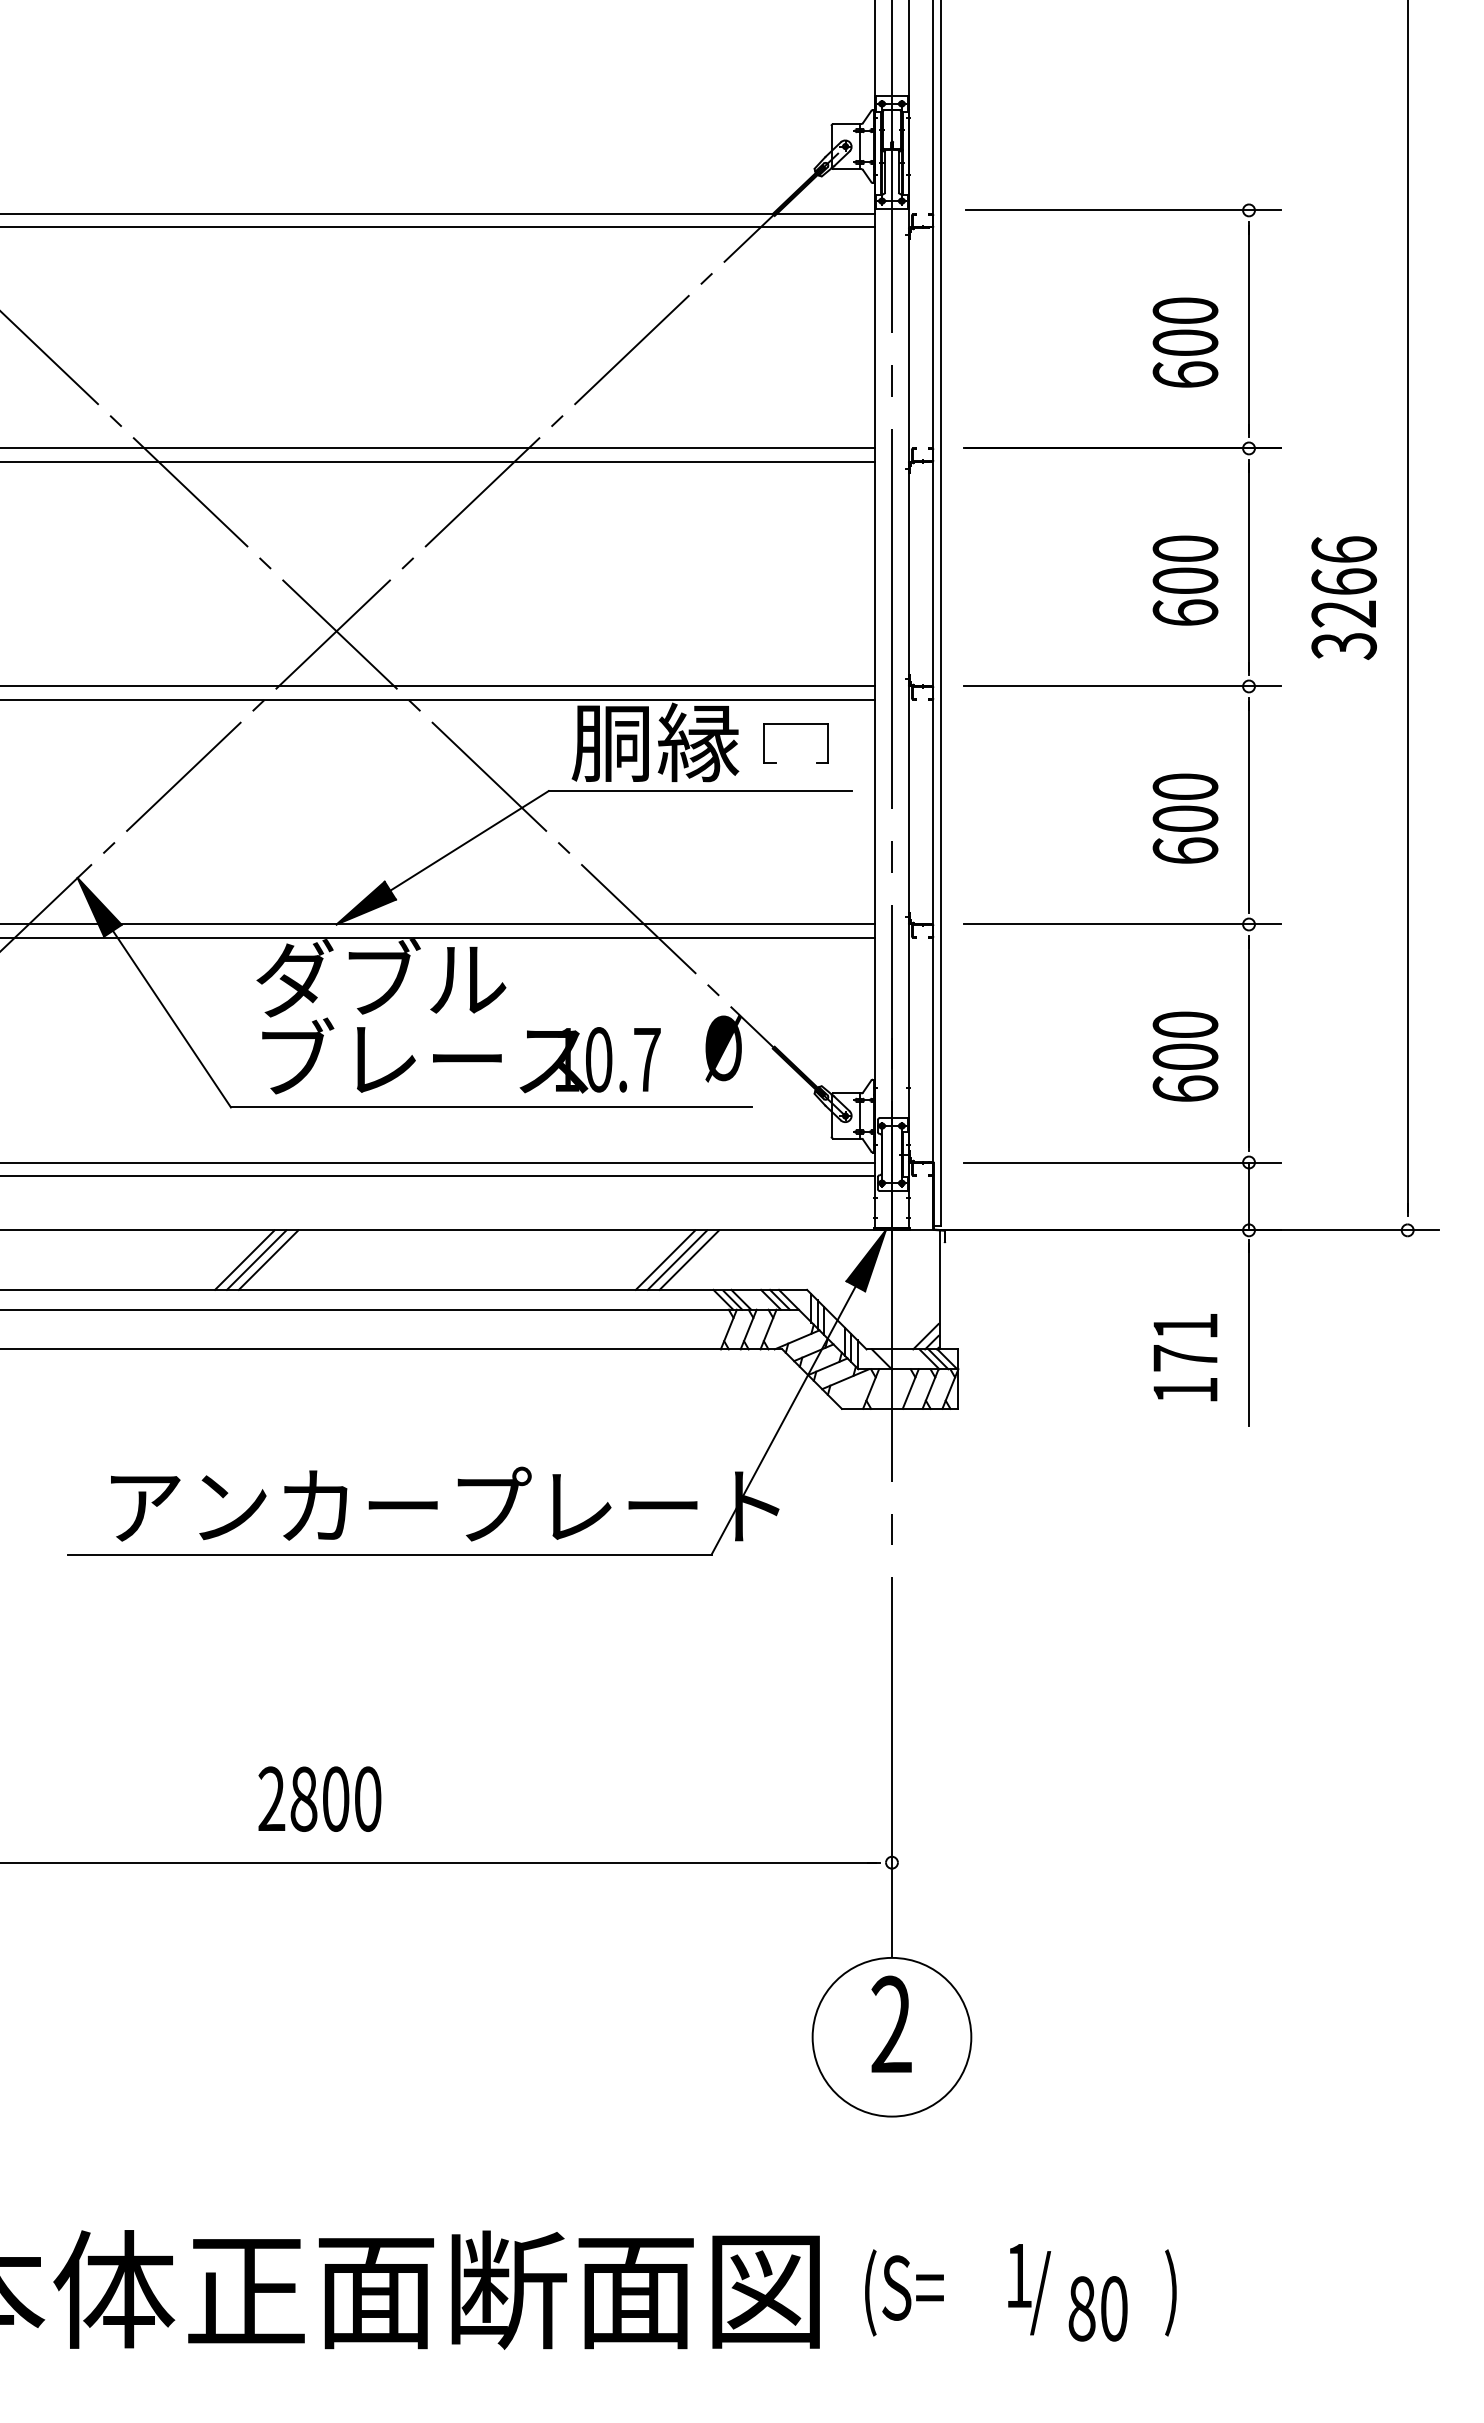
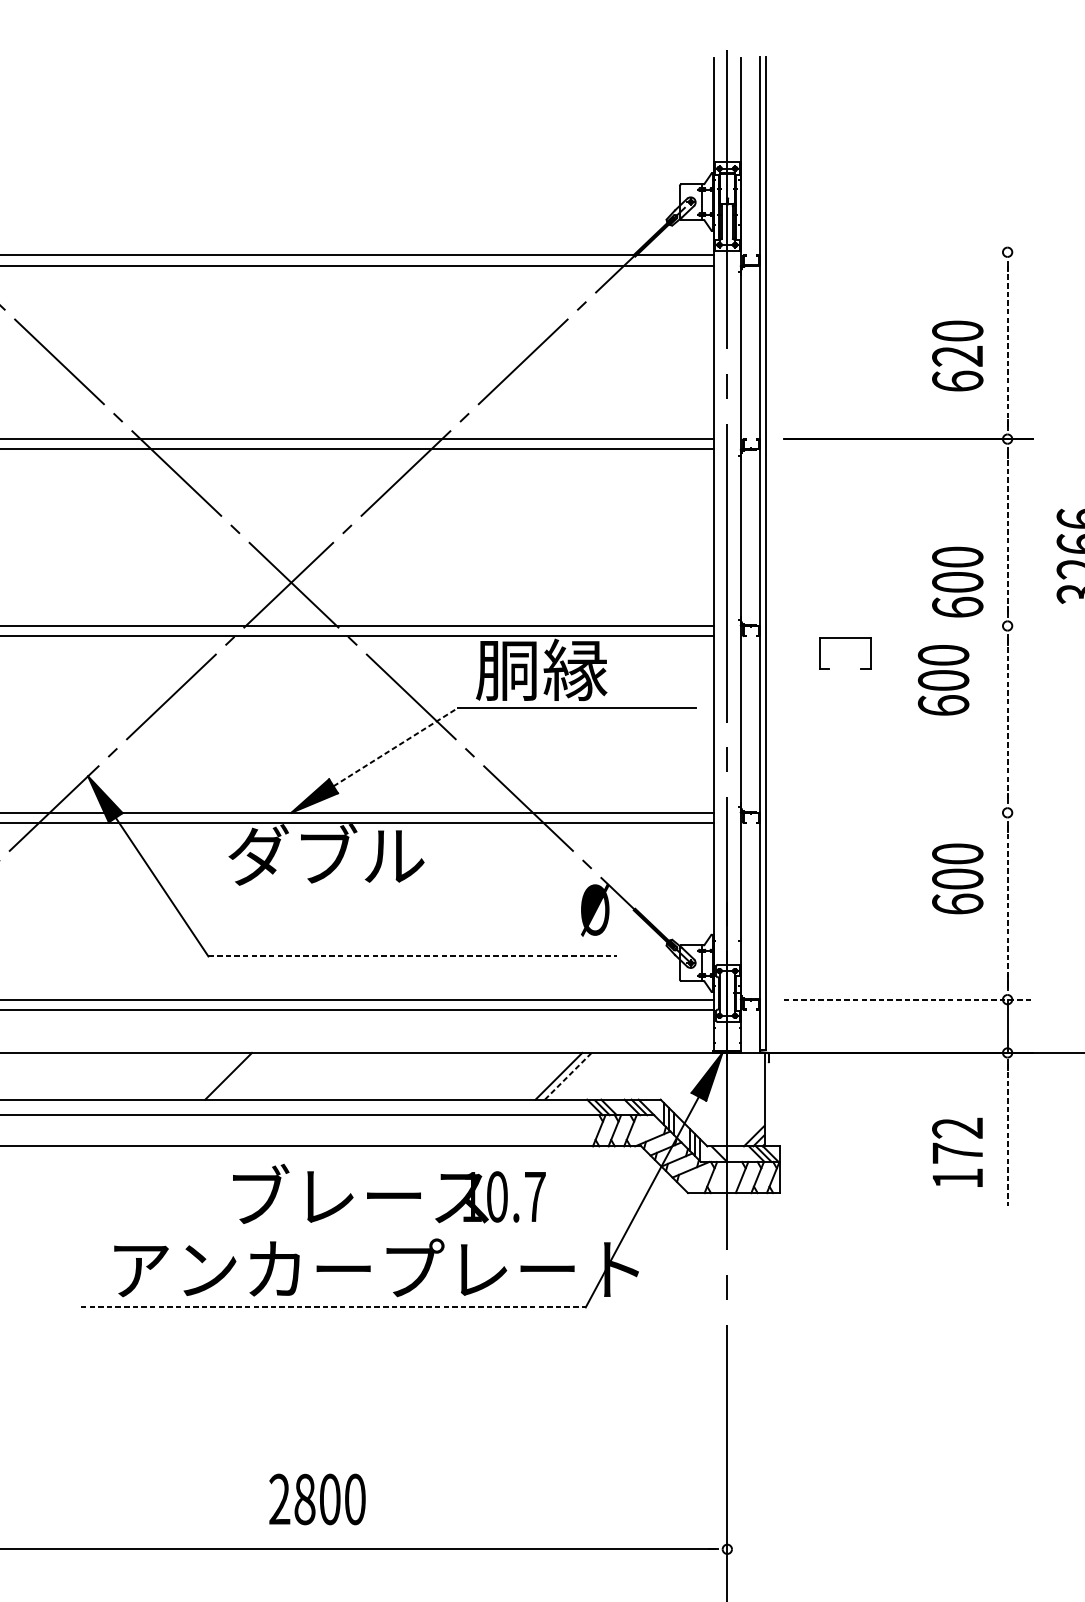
line: (1122, 210) -> (908, 252), removed
line: (1249, 328) -> (1007, 344), solid -> dashed
text: (1185, 342) -> (957, 355), 600 -> 620
line: (1249, 567) -> (1007, 532), solid -> dashed
text: (1185, 580) -> (957, 582), moved
line: (1121, 686) -> (907, 625), removed
part: (795, 724) -> (844, 638), moved
line: (1249, 805) -> (1007, 719), solid -> dashed
text: (1185, 818) -> (943, 680), moved
line: (469, 840) -> (395, 746), solid -> dashed
line: (1121, 924) -> (907, 812), removed
line: (1249, 1044) -> (1007, 907), solid -> dashed
text: (461, 1055) -> (389, 1193), moved
text: (1185, 1056) -> (957, 878), moved
line: (491, 1107) -> (412, 956), solid -> dashed
line: (1122, 1162) -> (908, 999), solid -> dashed
line: (244, 1259) -> (219, 1075), removed
line: (268, 1259) -> (237, 1075), removed
line: (665, 1259) -> (549, 1075), removed
line: (689, 1259) -> (568, 1075), solid -> dashed
text: (1184, 1326) -> (956, 1128), 171 -> 172
line: (1249, 1335) -> (1007, 1135), solid -> dashed
line: (390, 1554) -> (333, 1307), solid -> dashed
text: (319, 1798) -> (317, 1498), moved

